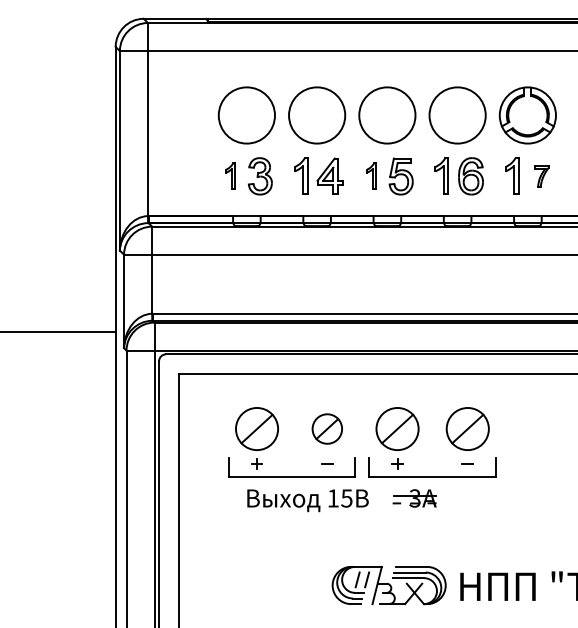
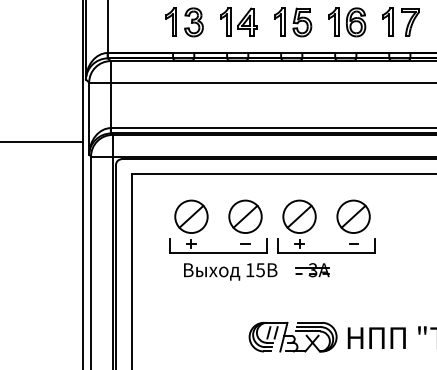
part: (230, 175) -> (171, 21), size x1.43
part: (371, 175) -> (279, 21), size x1.43
part: (541, 176) -> (410, 22), size x1.67
part: (327, 428) -> (245, 216), size x1.43

